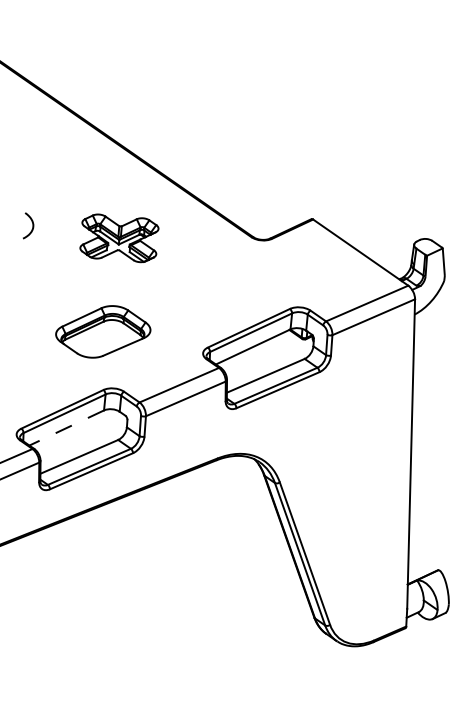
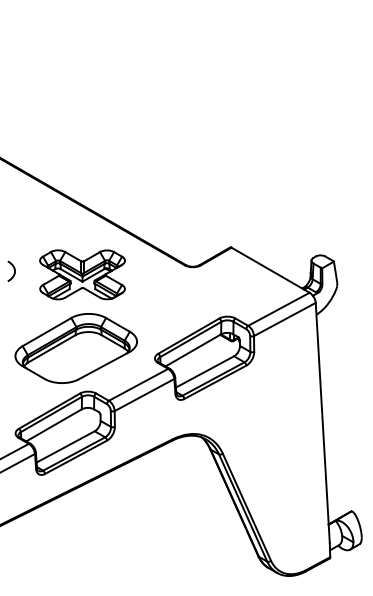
part: (119, 237) -> (82, 274), size x1.43
part: (102, 331) -> (75, 348), size x1.67
line: (66, 428) -> (53, 425), dashed -> solid

